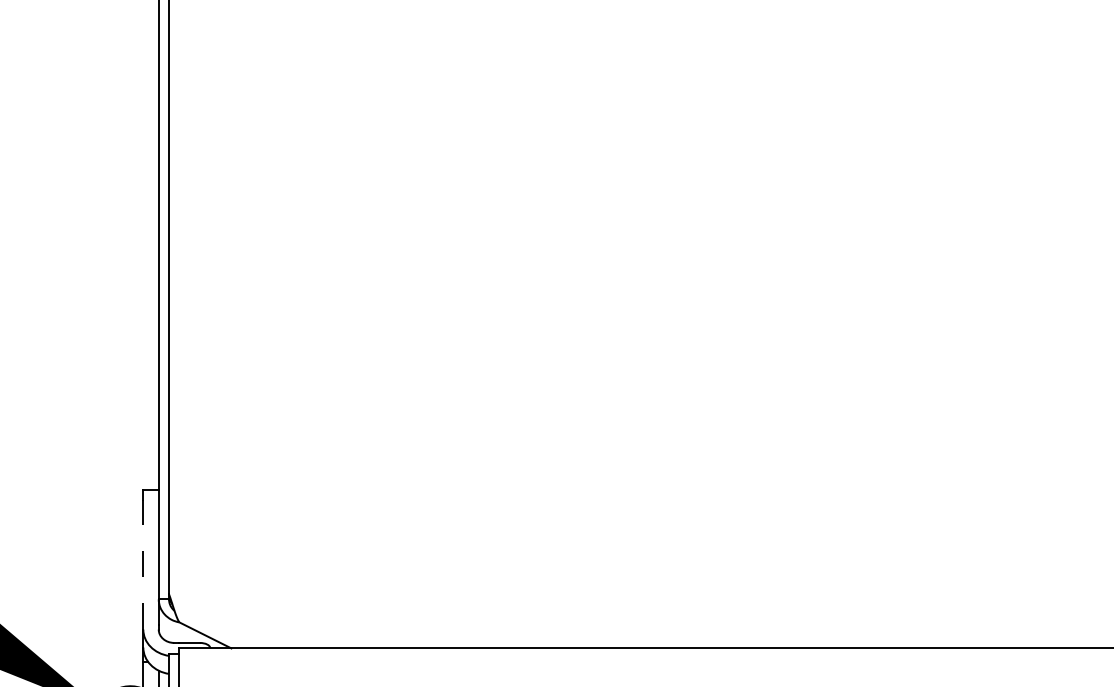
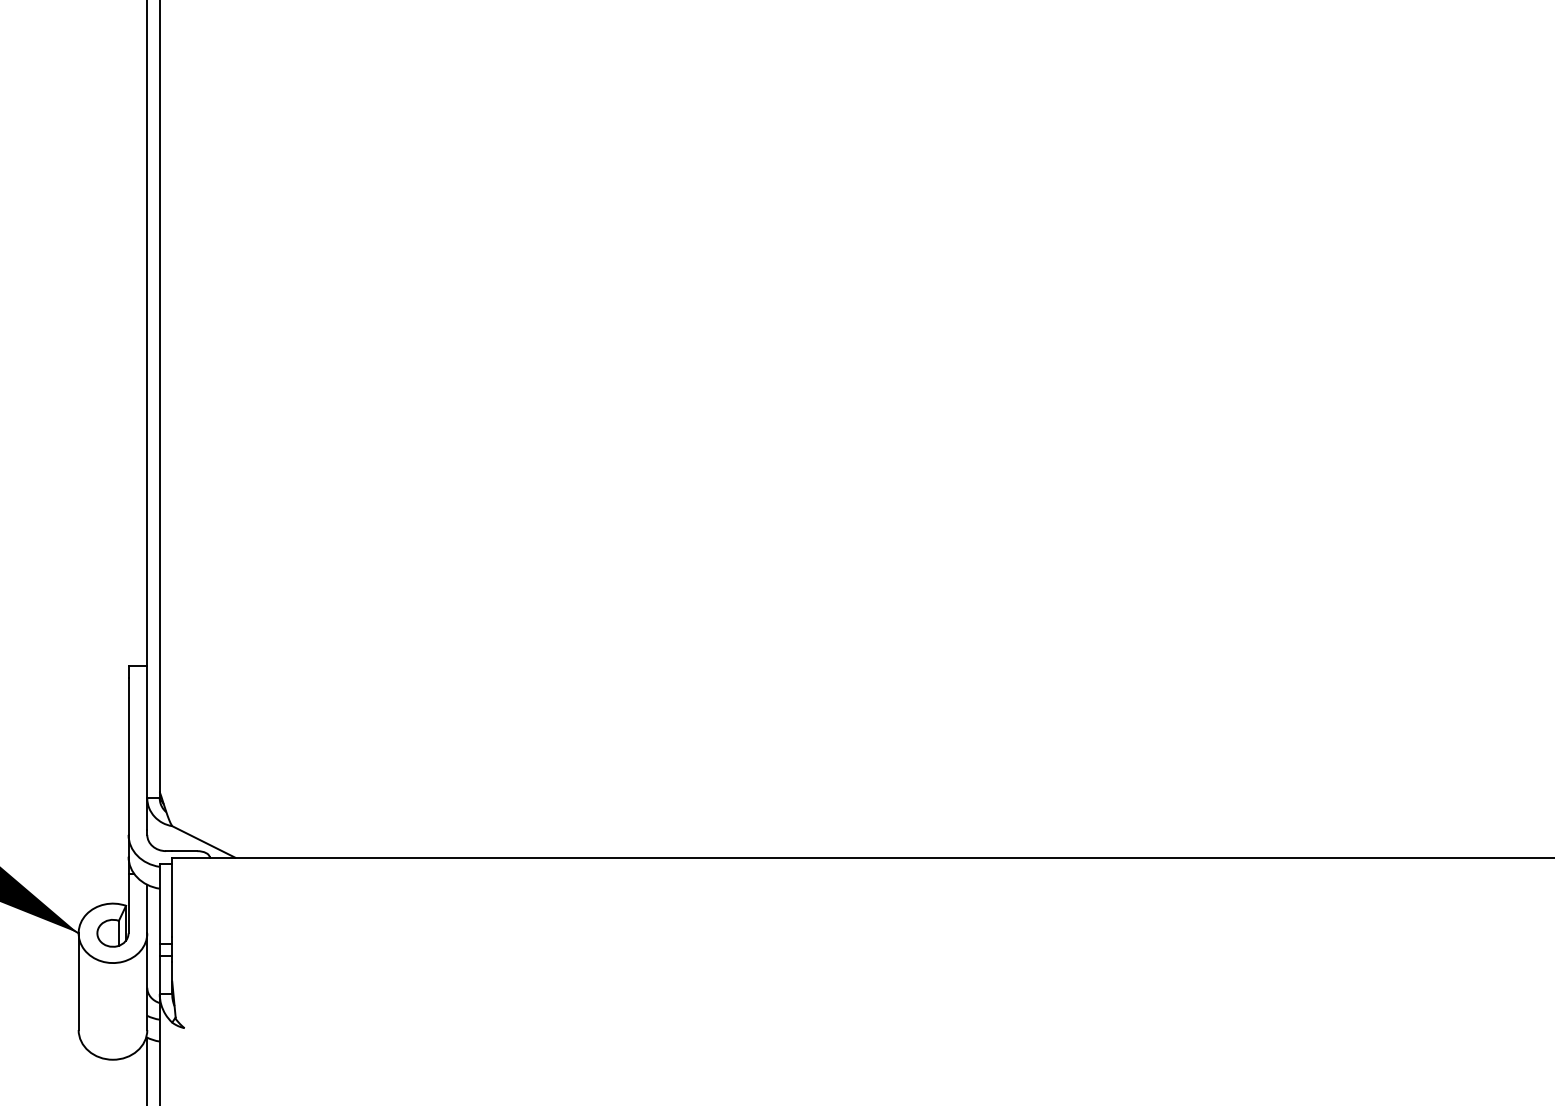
line: (143, 564) -> (128, 756), dashed -> solid

